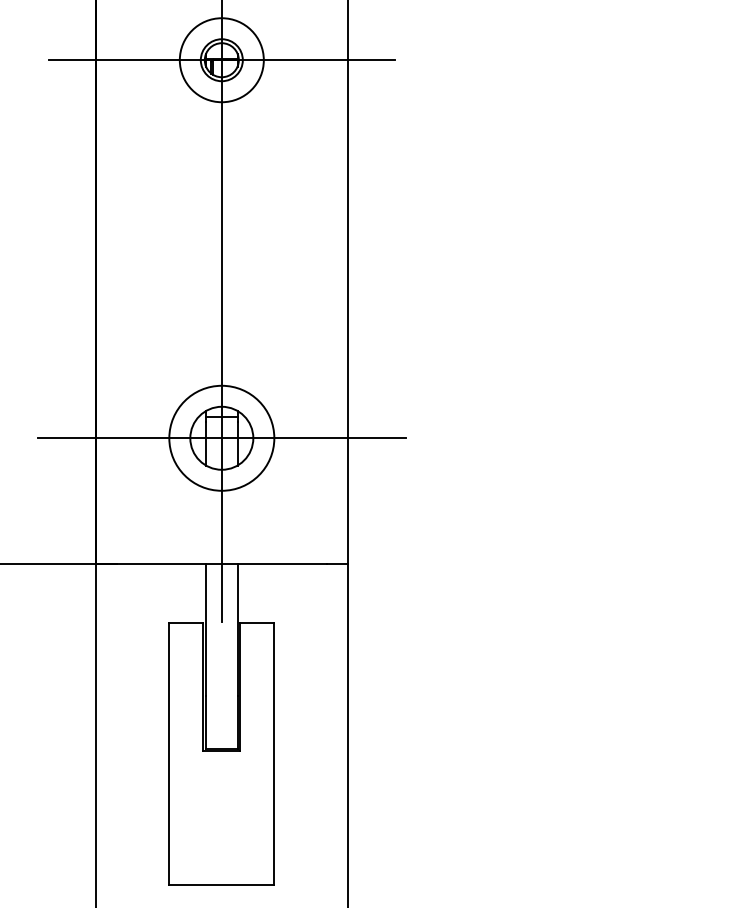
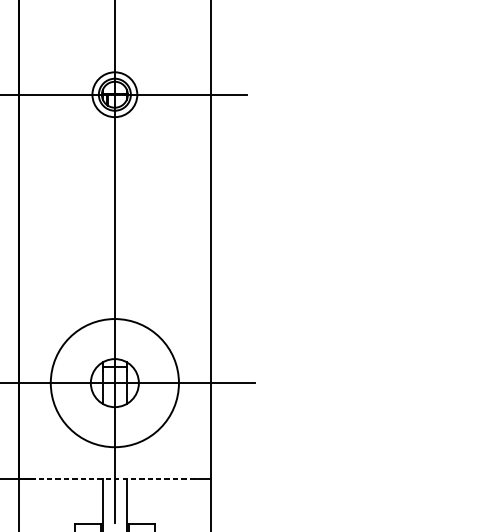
circle: (221, 60) -> (114, 94), size x0.7
circle: (221, 437) -> (114, 382), size x1.6
line: (221, 564) -> (114, 479), solid -> dashed

